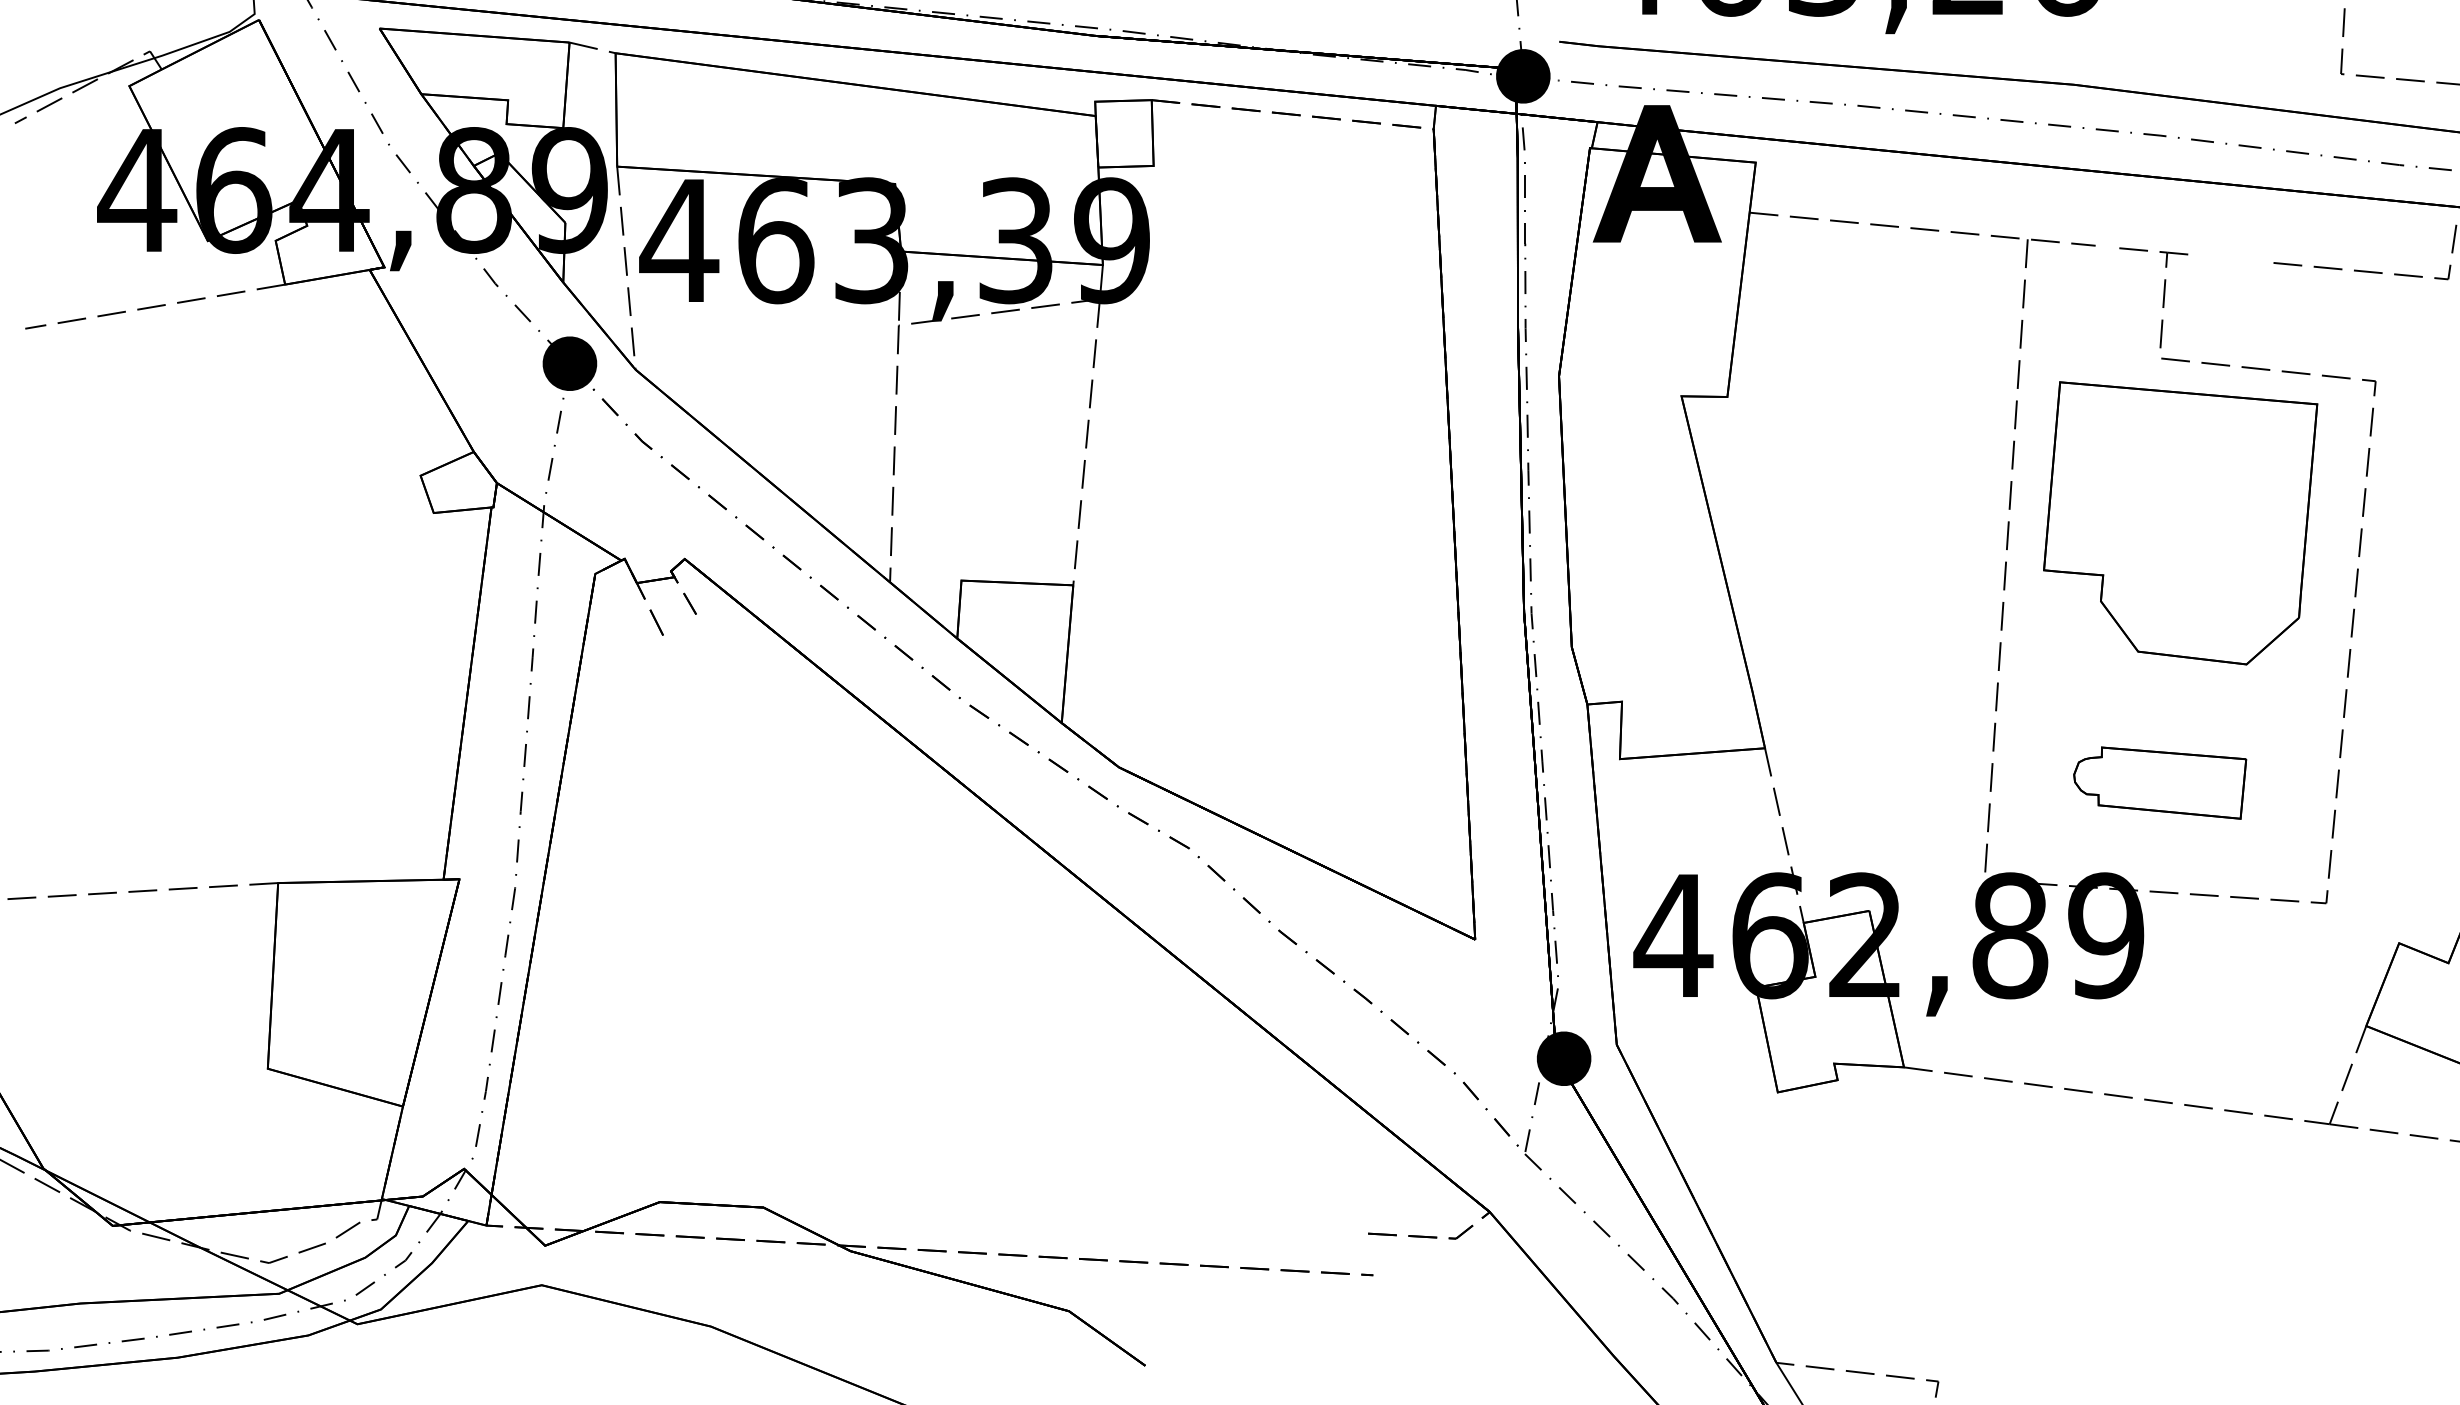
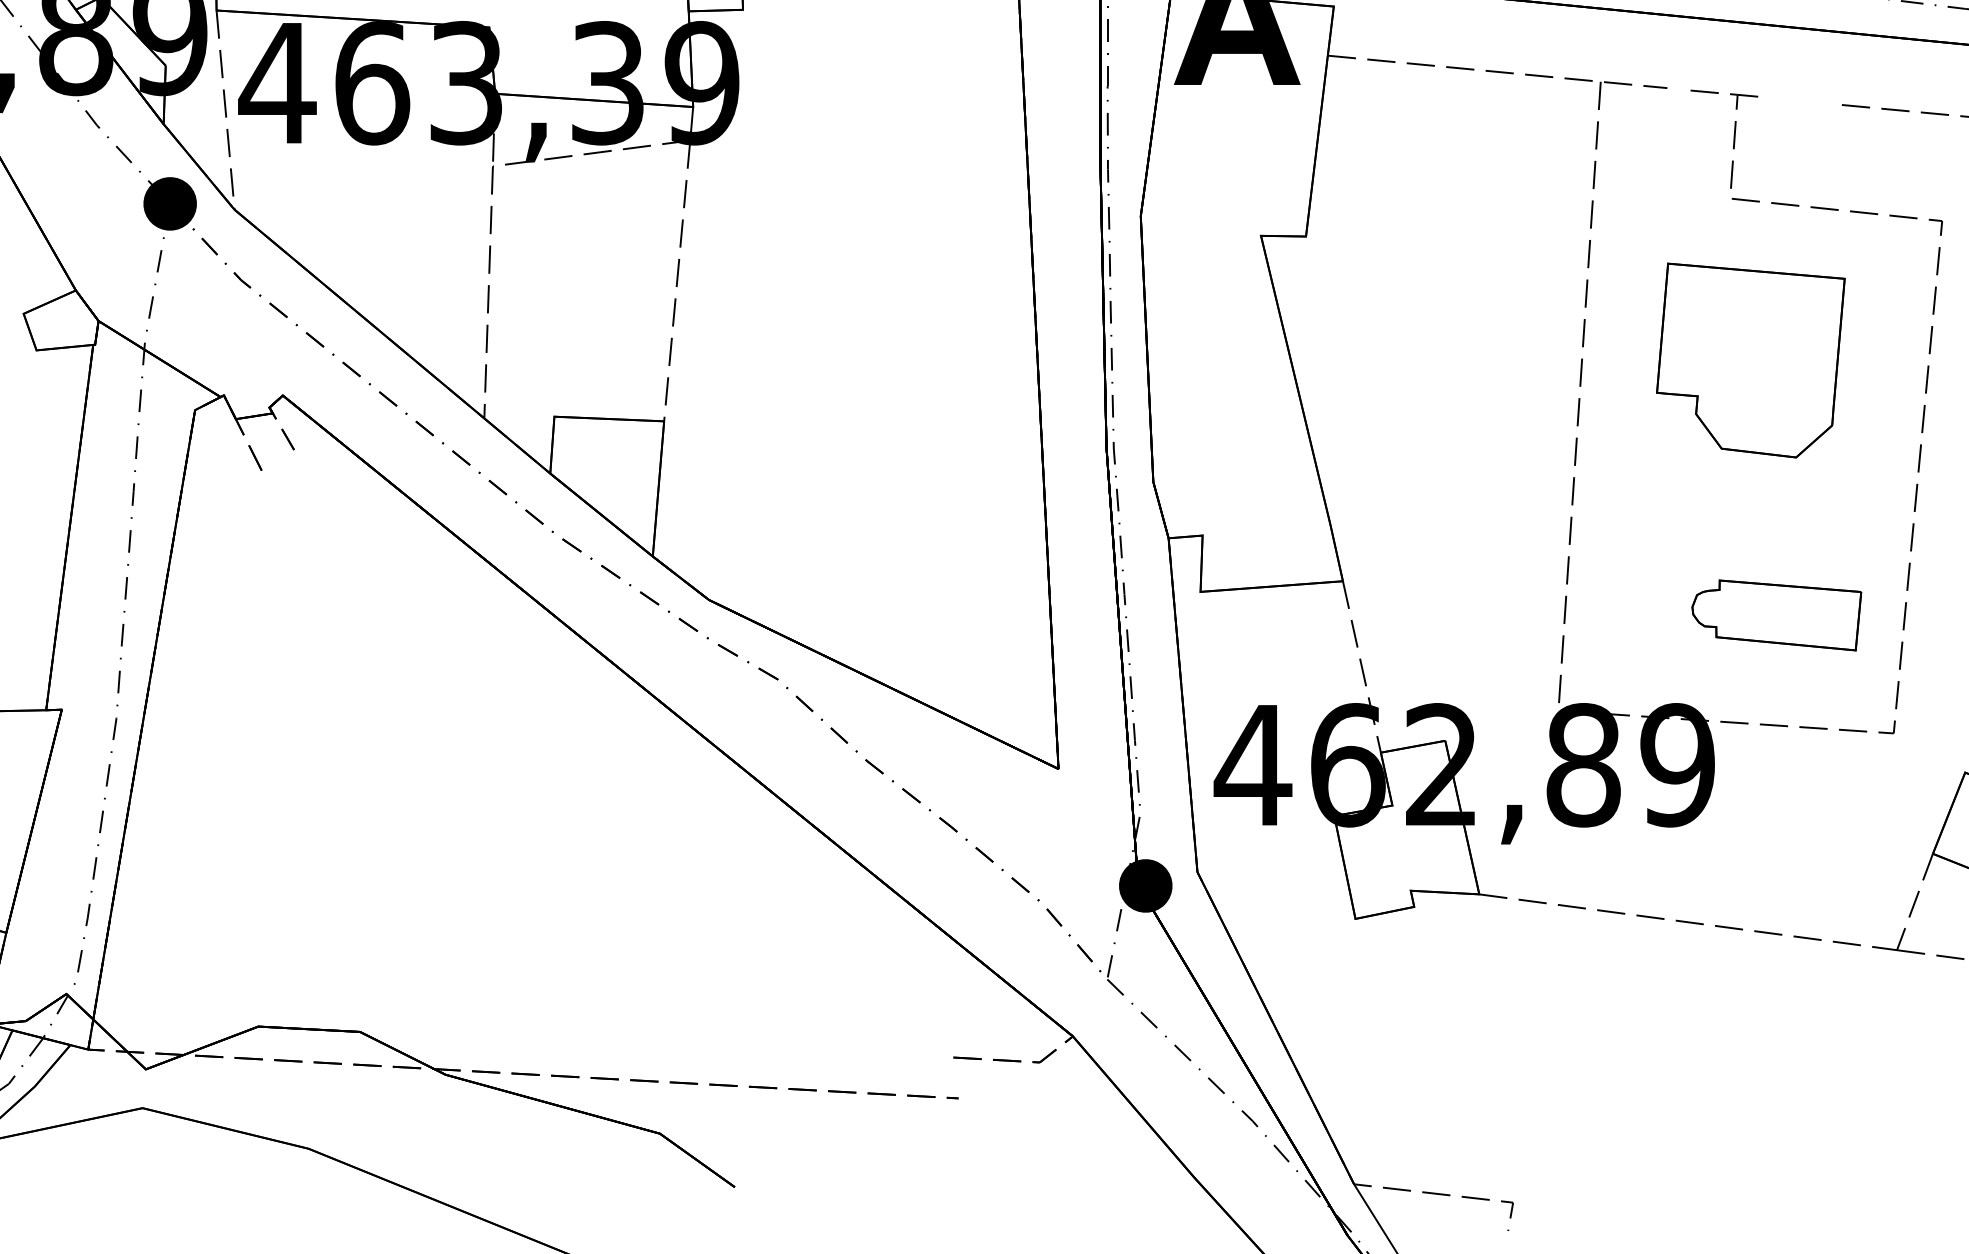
part: (2180, 523) -> (1750, 360), size x0.7
part: (2160, 782) -> (1777, 614), moved

